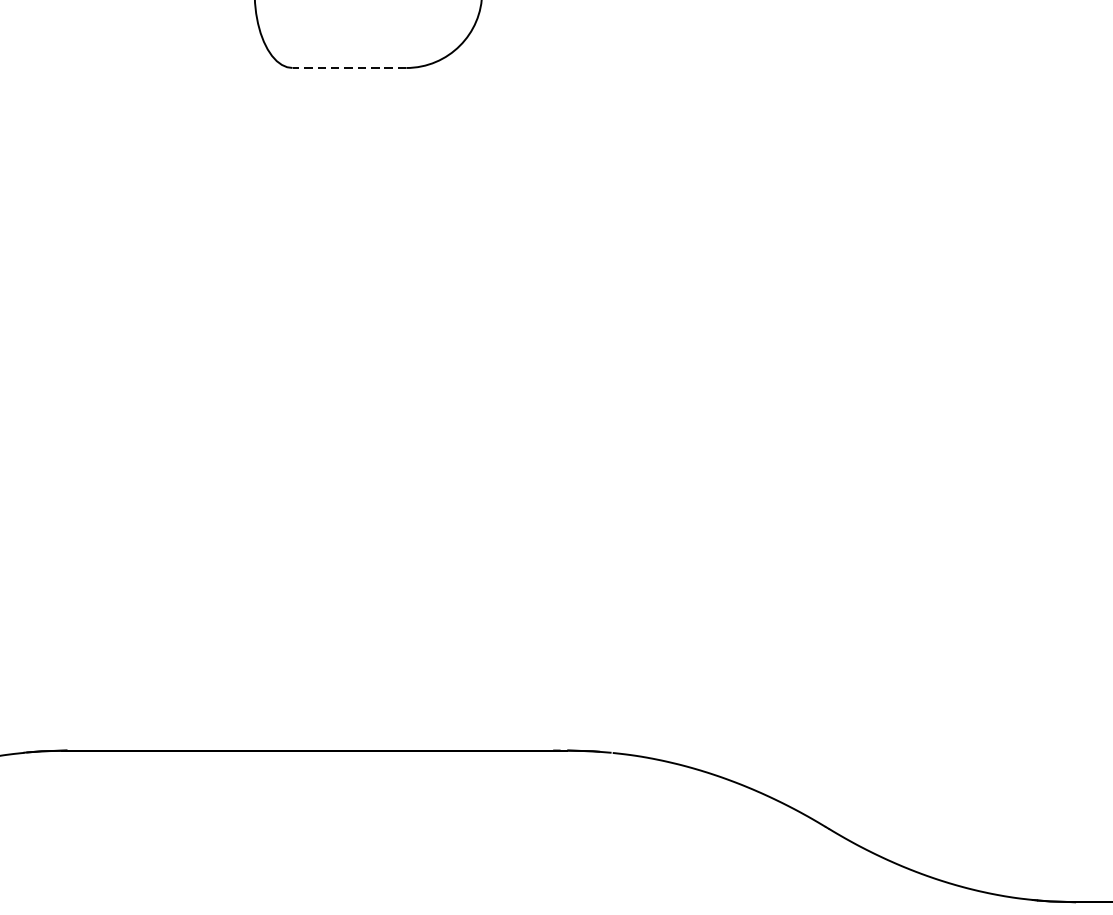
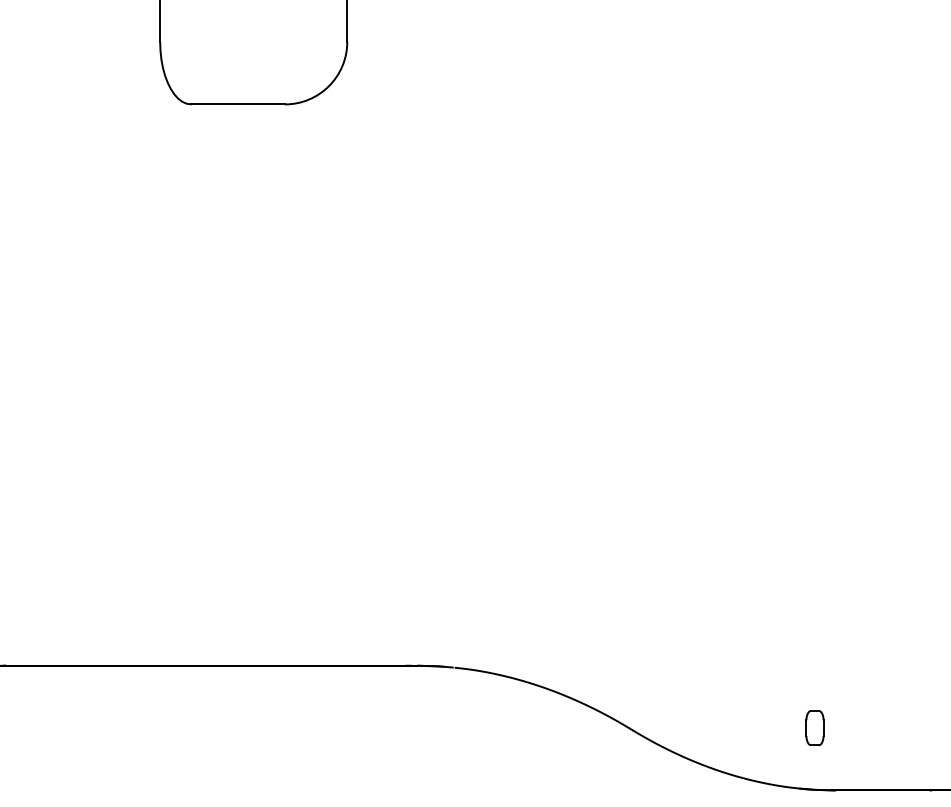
line: (349, 68) -> (238, 104), dashed -> solid
part: (1050, 825) -> (814, 727), added

